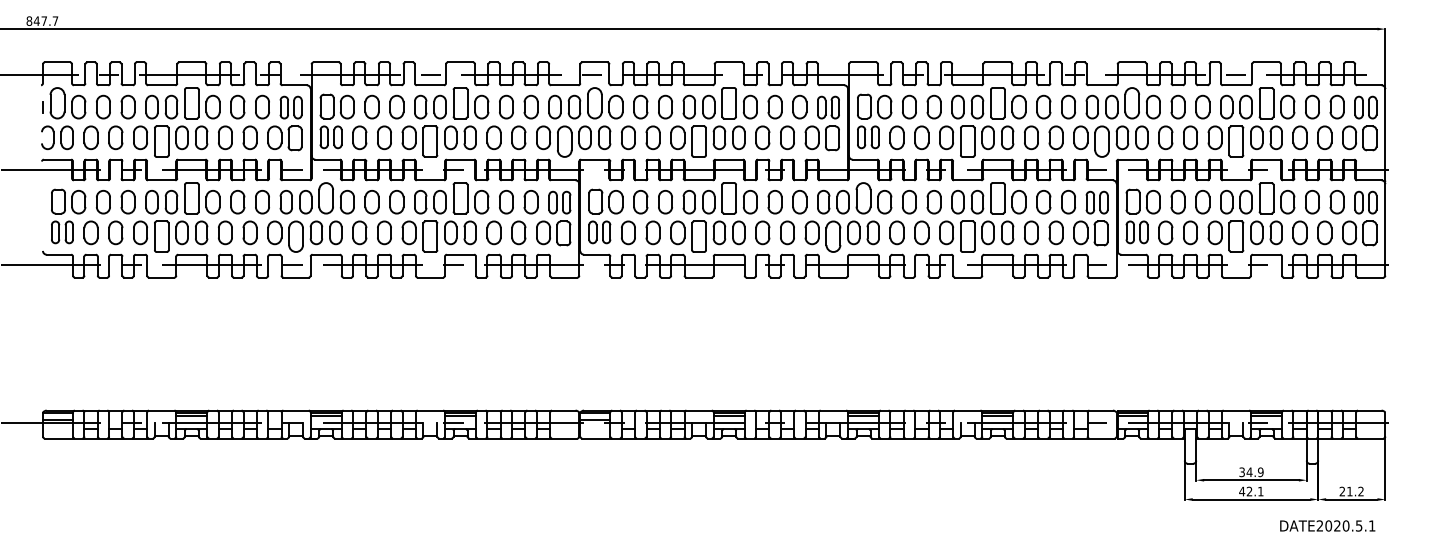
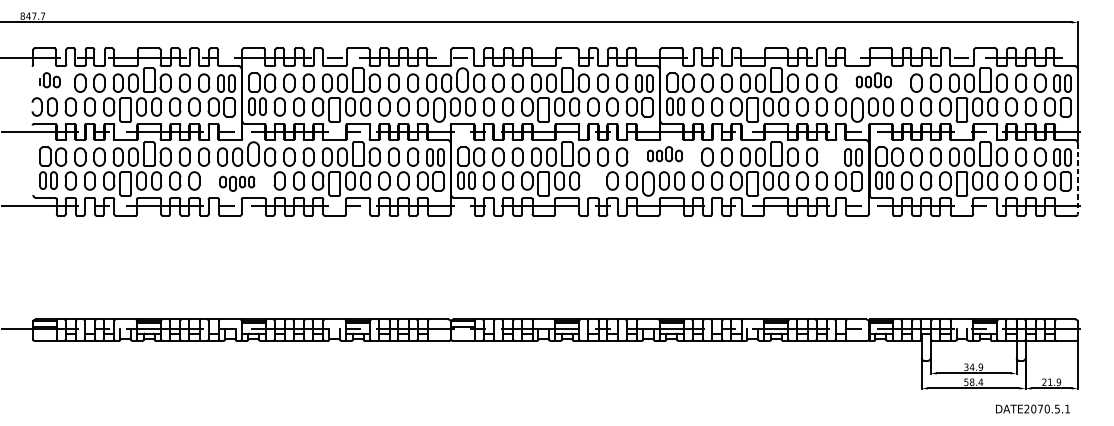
part: (64, 103) -> (50, 80), size x0.6
part: (1122, 103) -> (873, 80), size x0.6
part: (854, 198) -> (664, 154), size x0.6
part: (1068, 202) -> (831, 157), removed
line: (1385, 229) -> (1077, 178), solid -> dashed
part: (762, 232) -> (593, 180), removed
part: (304, 236) -> (236, 183), size x0.6
text: (1251, 491) -> (973, 382), 42.1 -> 58.4
text: (1360, 491) -> (1058, 382), 21.2 -> 21.9
text: (1337, 525) -> (1040, 408), DATE2020.5.1 -> DATE2070.5.1

